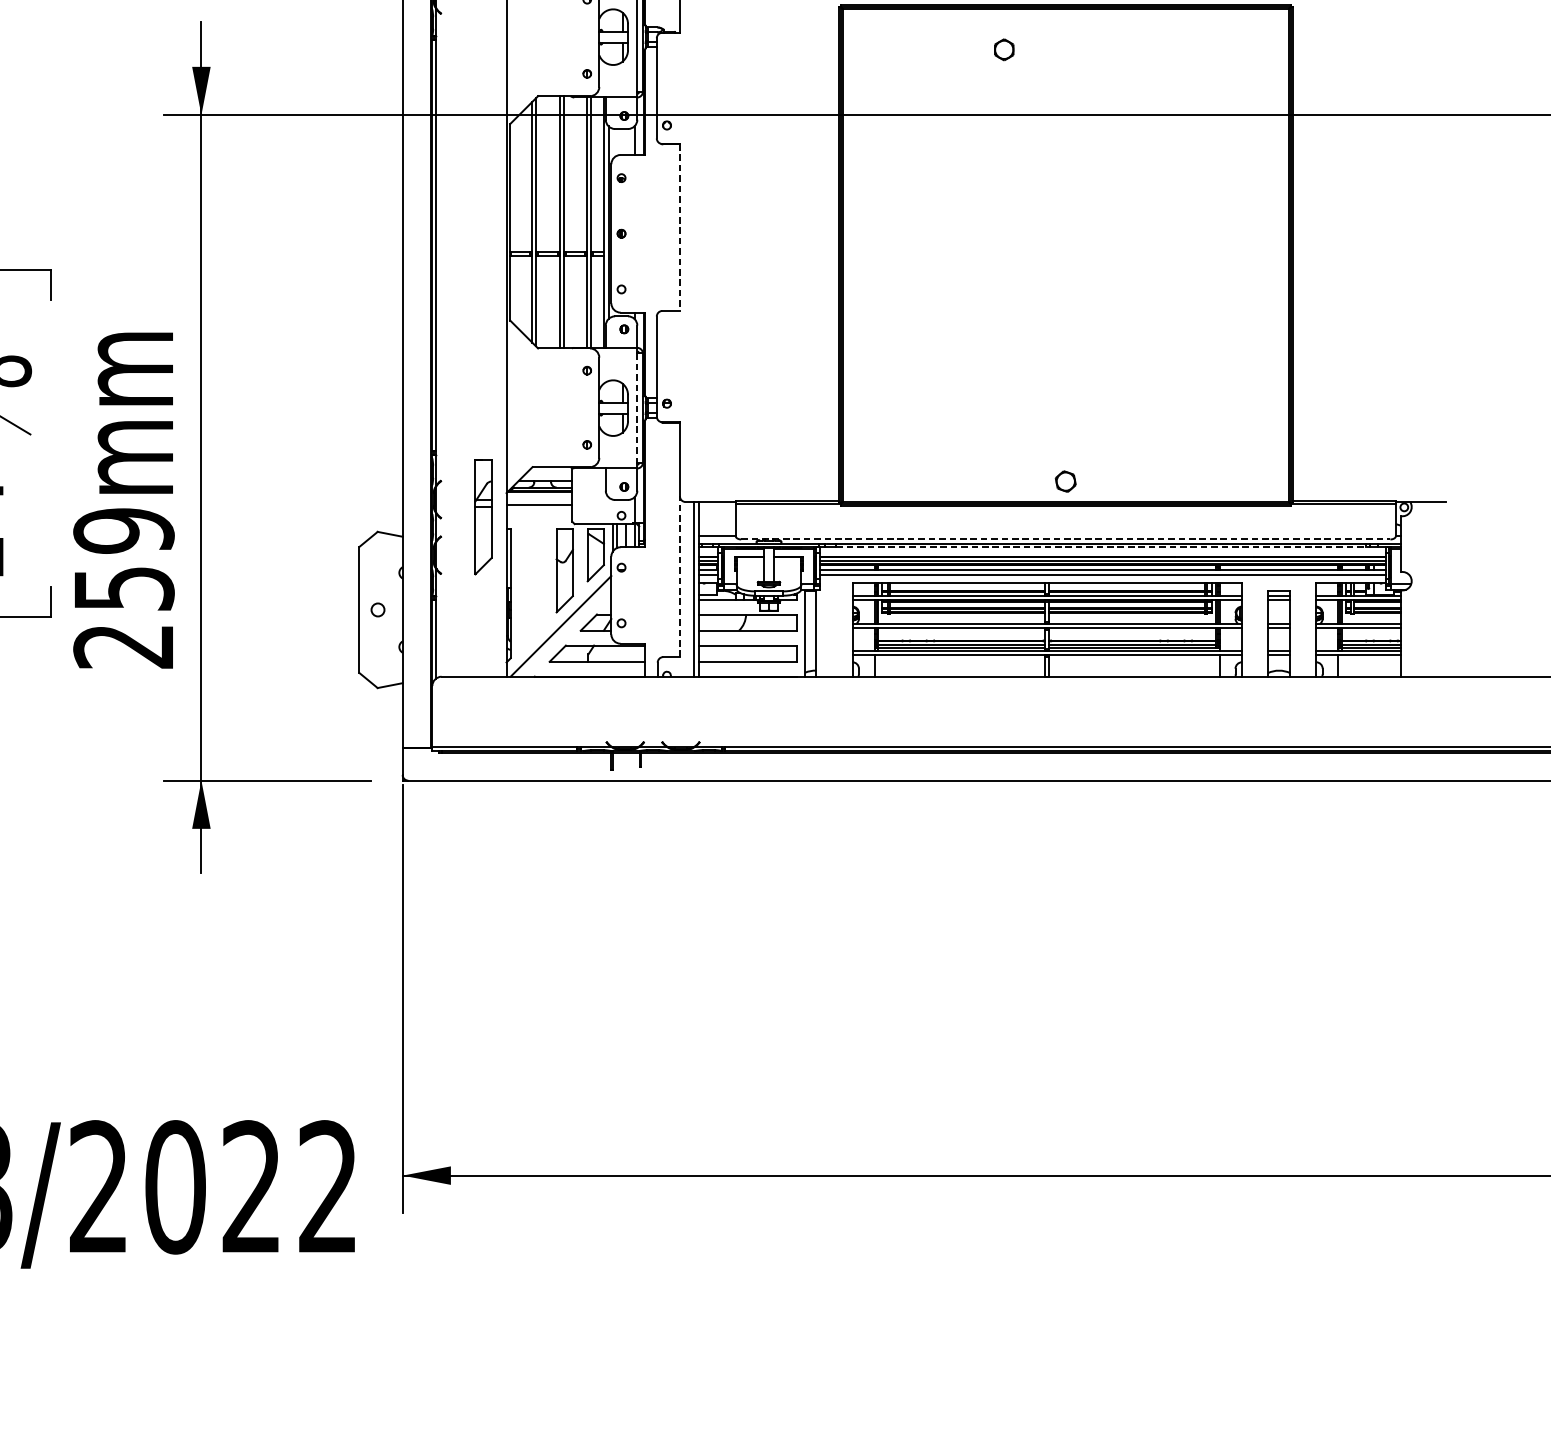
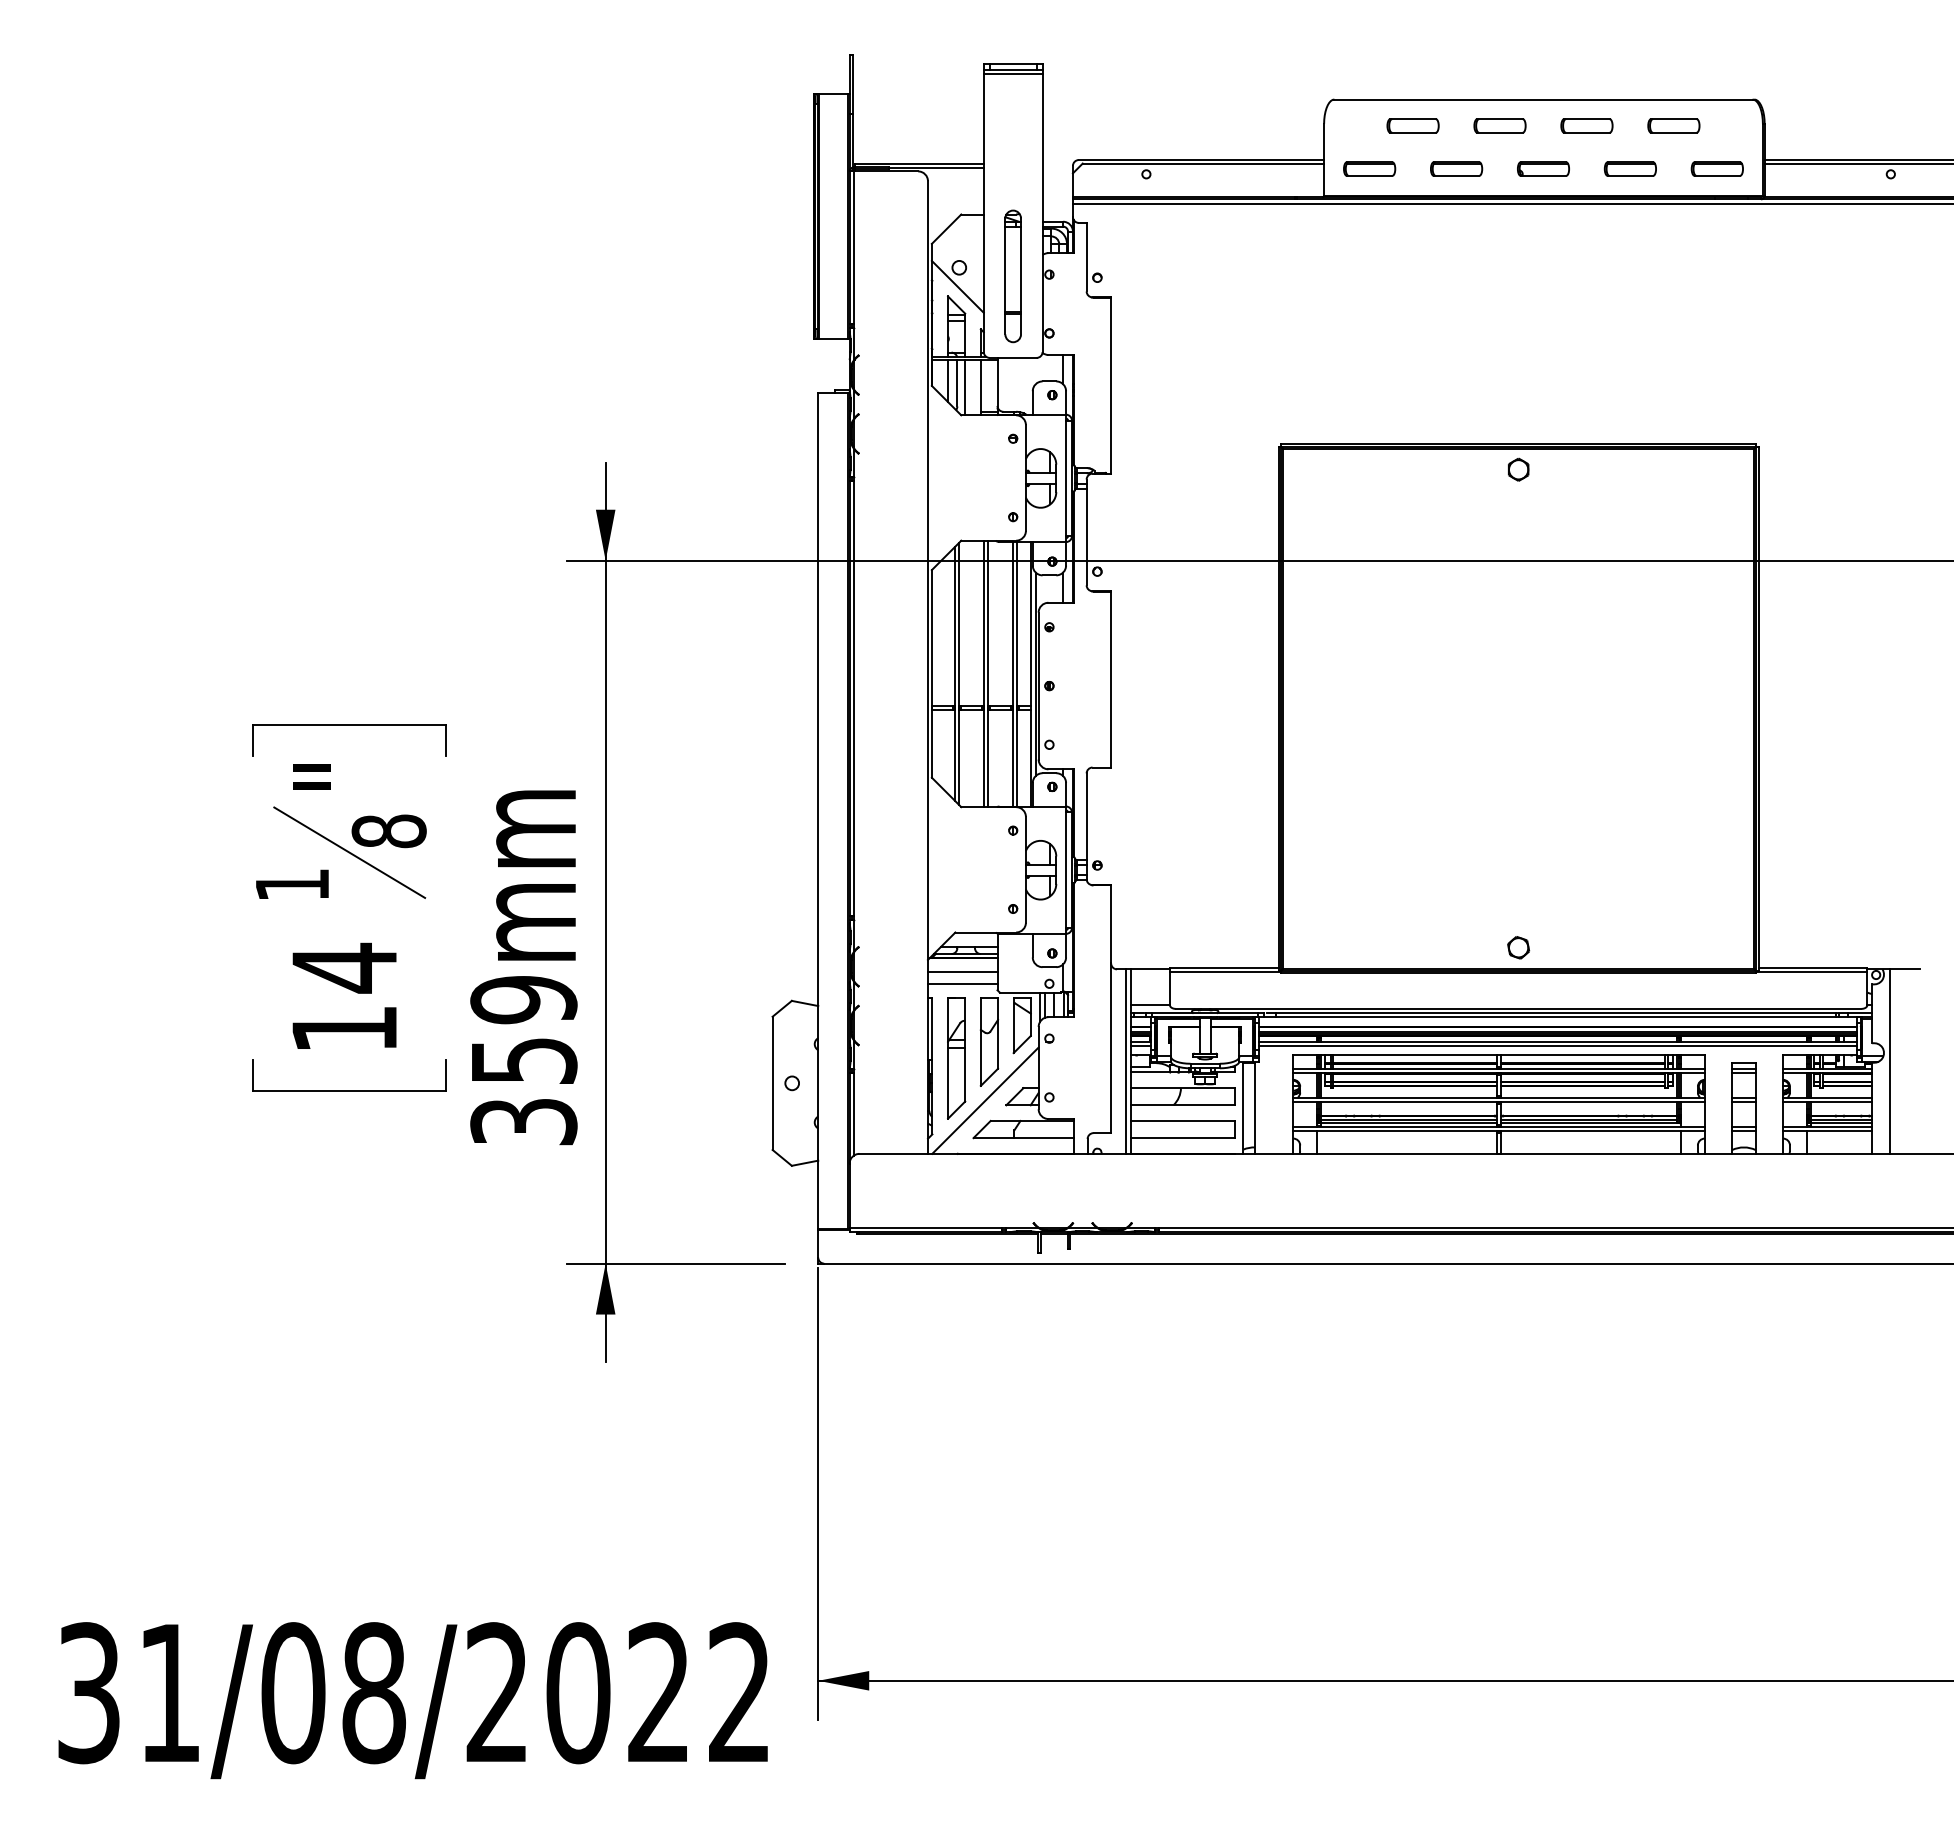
part: (1004, 49) -> (1518, 469), moved
line: (680, 227) -> (1111, 679), dashed -> solid
line: (637, 408) -> (1066, 870), dashed -> solid
line: (539, 515) -> (962, 983), added
part: (483, 517) -> (956, 1058), moved
line: (1065, 539) -> (1518, 1008), dashed -> solid
line: (1102, 547) -> (1557, 1017), dashed -> solid
line: (680, 576) -> (1111, 1048), dashed -> solid
line: (1416, 589) -> (1889, 1061), added
text: (123, 647) -> (523, 1122), 259mm -> 359mm

